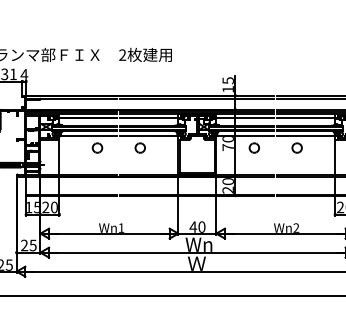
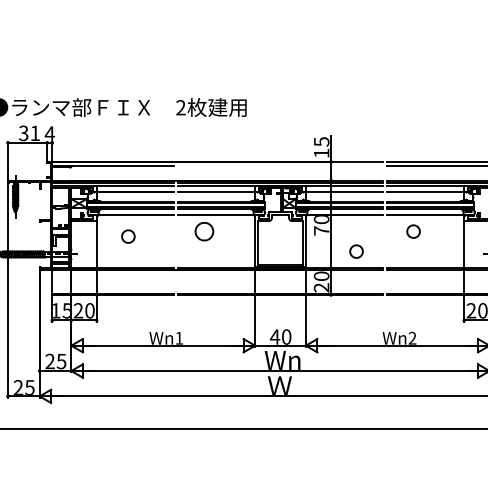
line: (197, 98) -> (280, 165), removed
part: (97, 147) -> (128, 236), moved
part: (140, 147) -> (204, 231), size x1.4
part: (254, 147) -> (356, 251), moved

